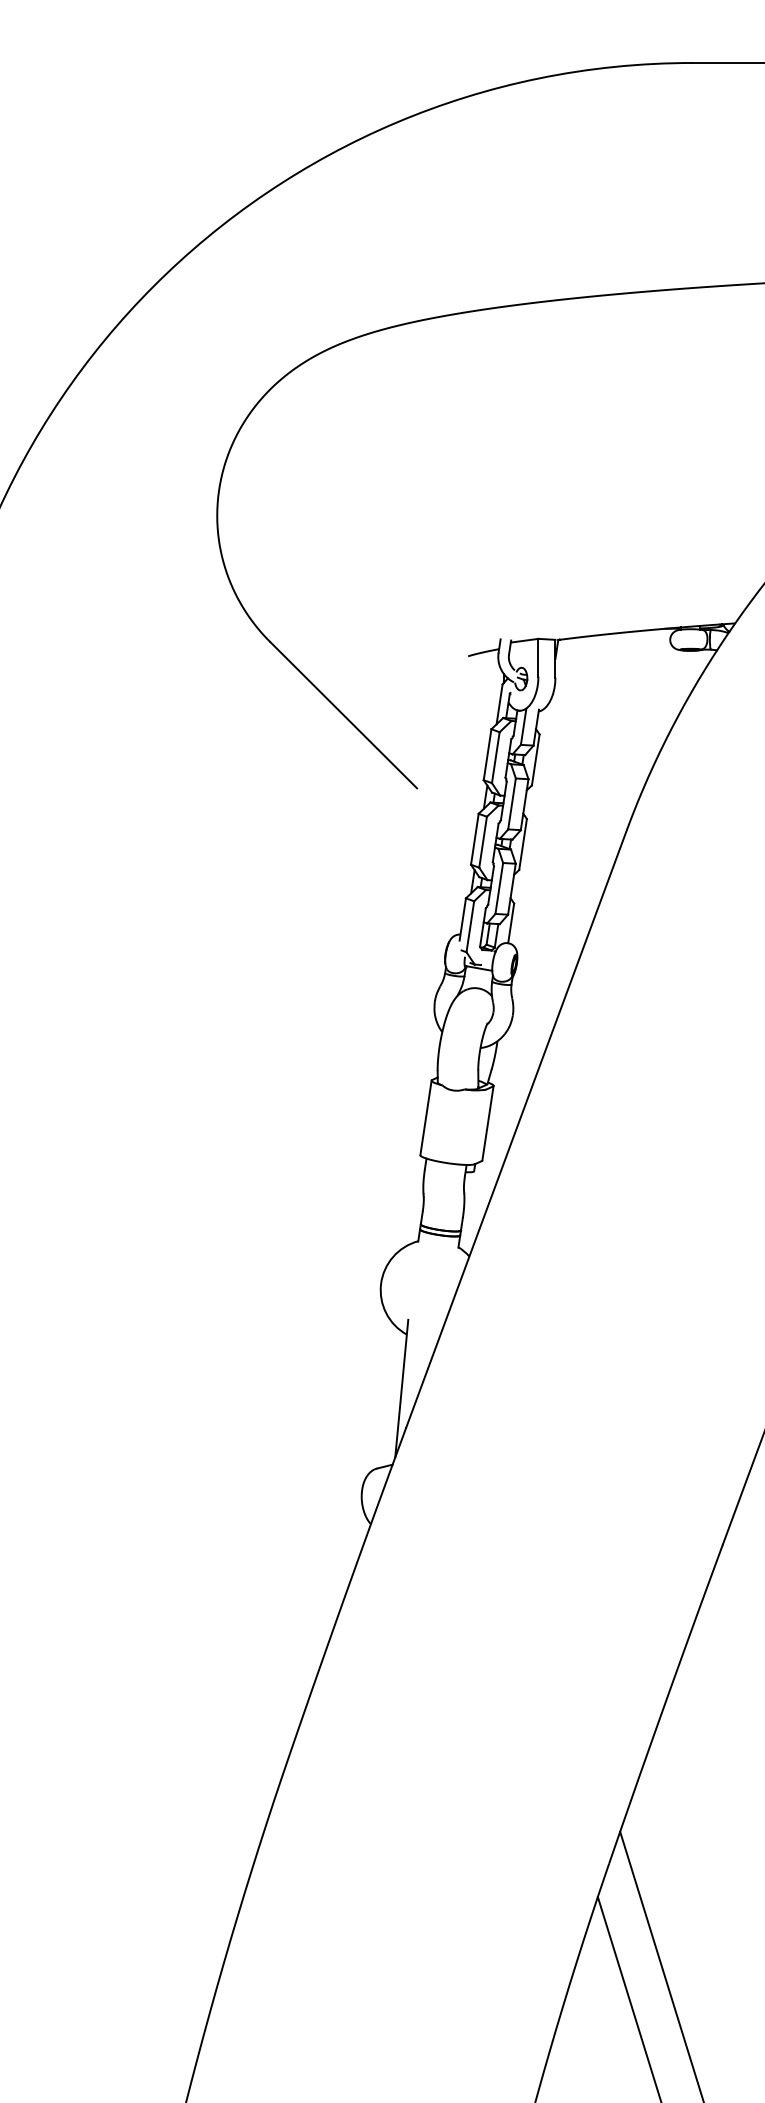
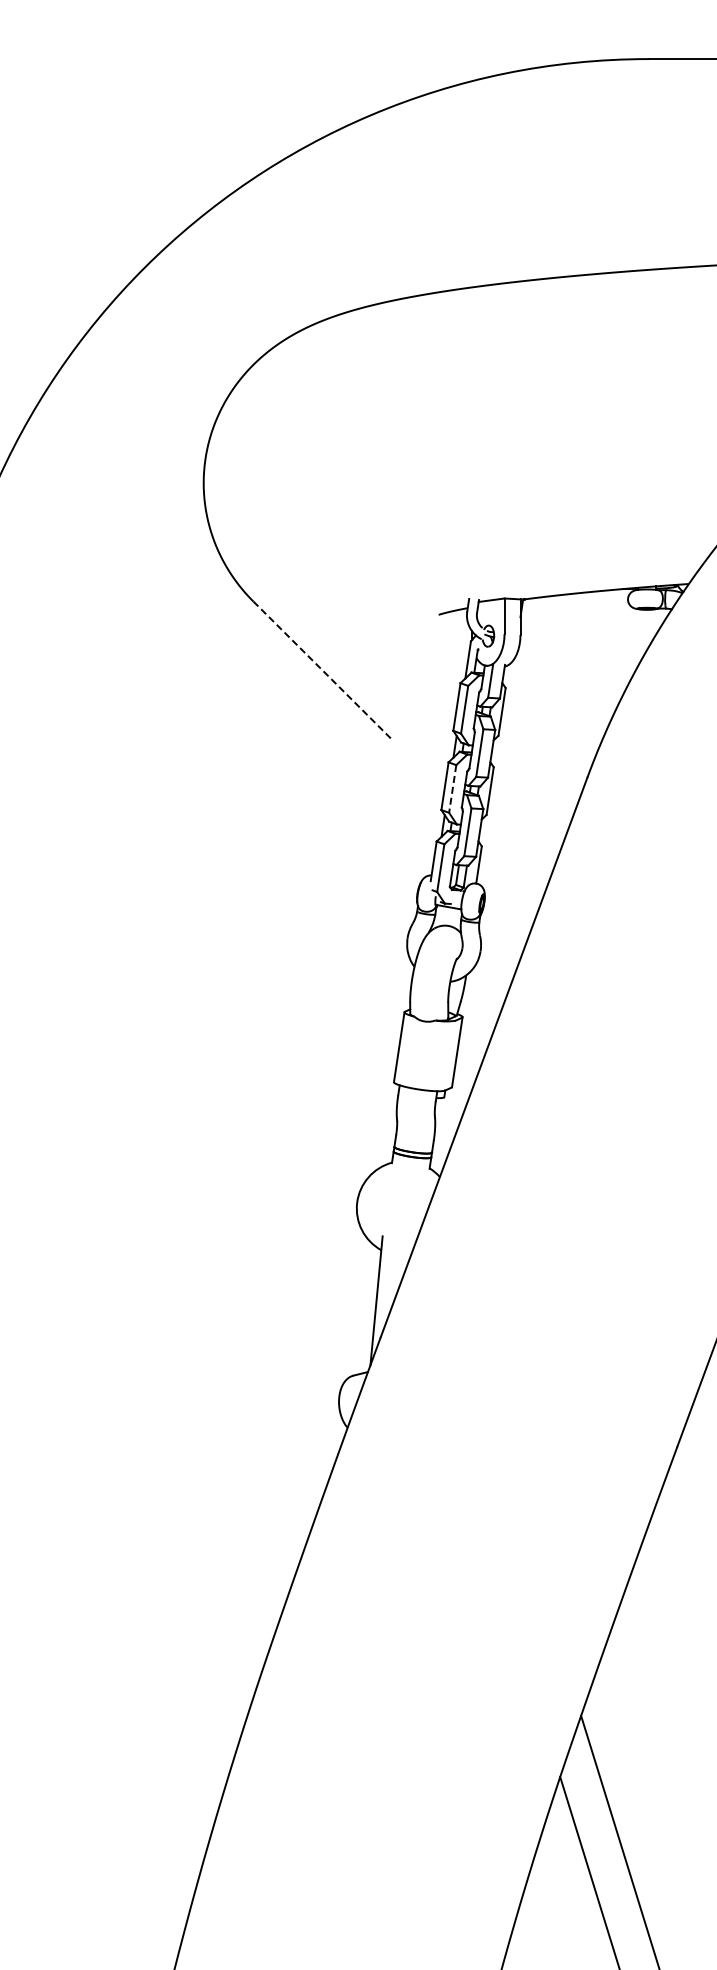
line: (344, 715) -> (322, 670), solid -> dashed
line: (482, 842) -> (452, 789), solid -> dashed

